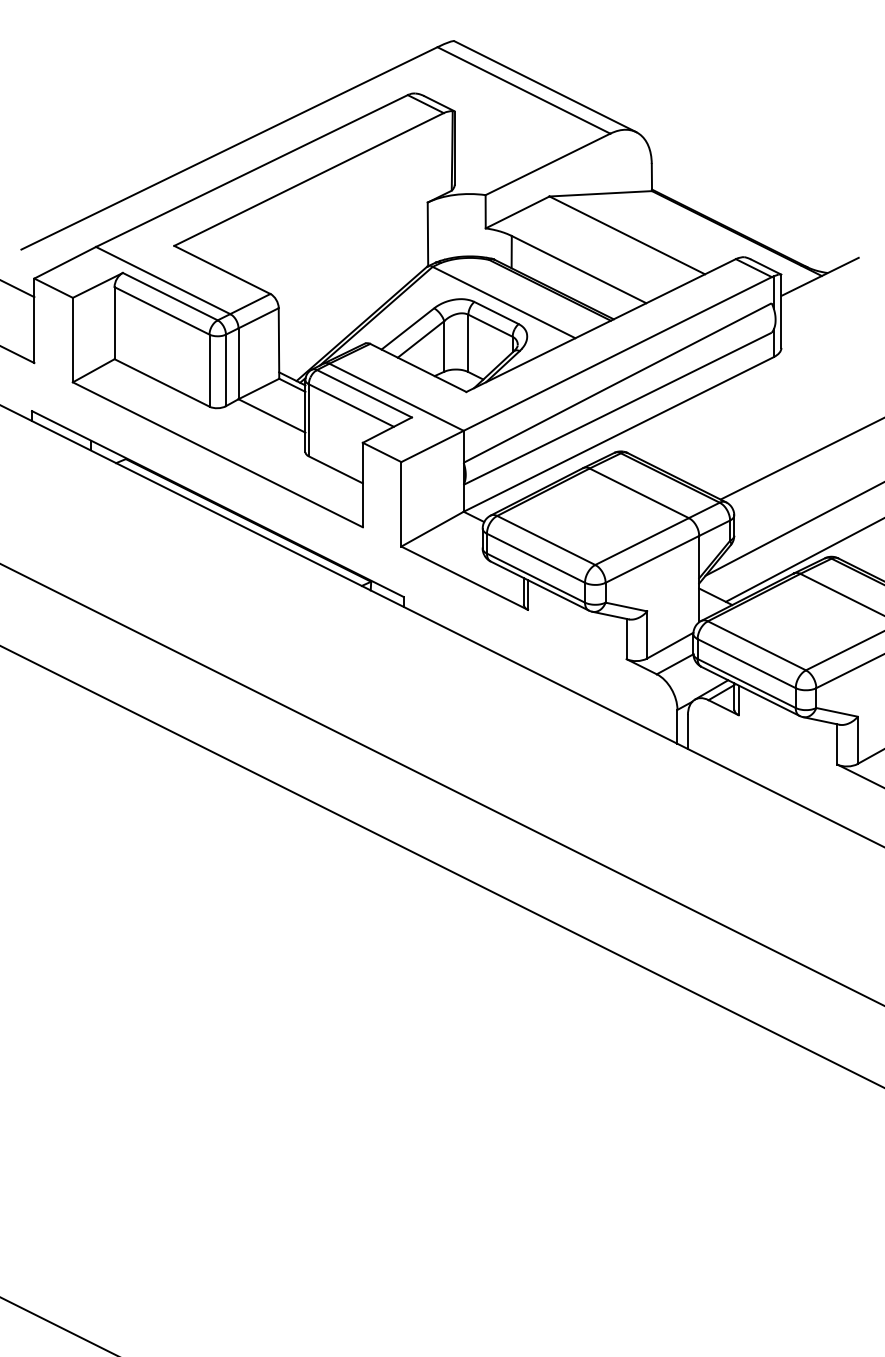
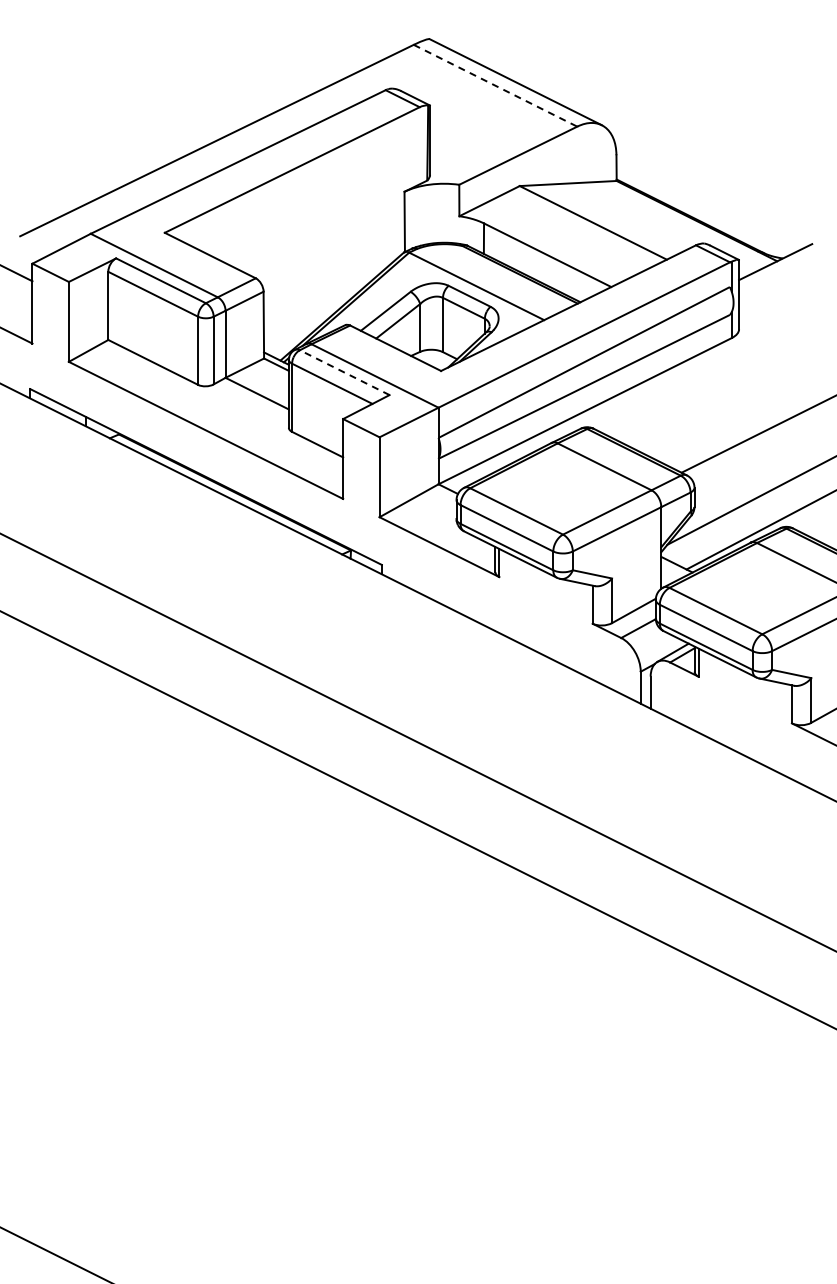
line: (523, 90) -> (495, 85), solid -> dashed
line: (364, 393) -> (344, 372), solid -> dashed

